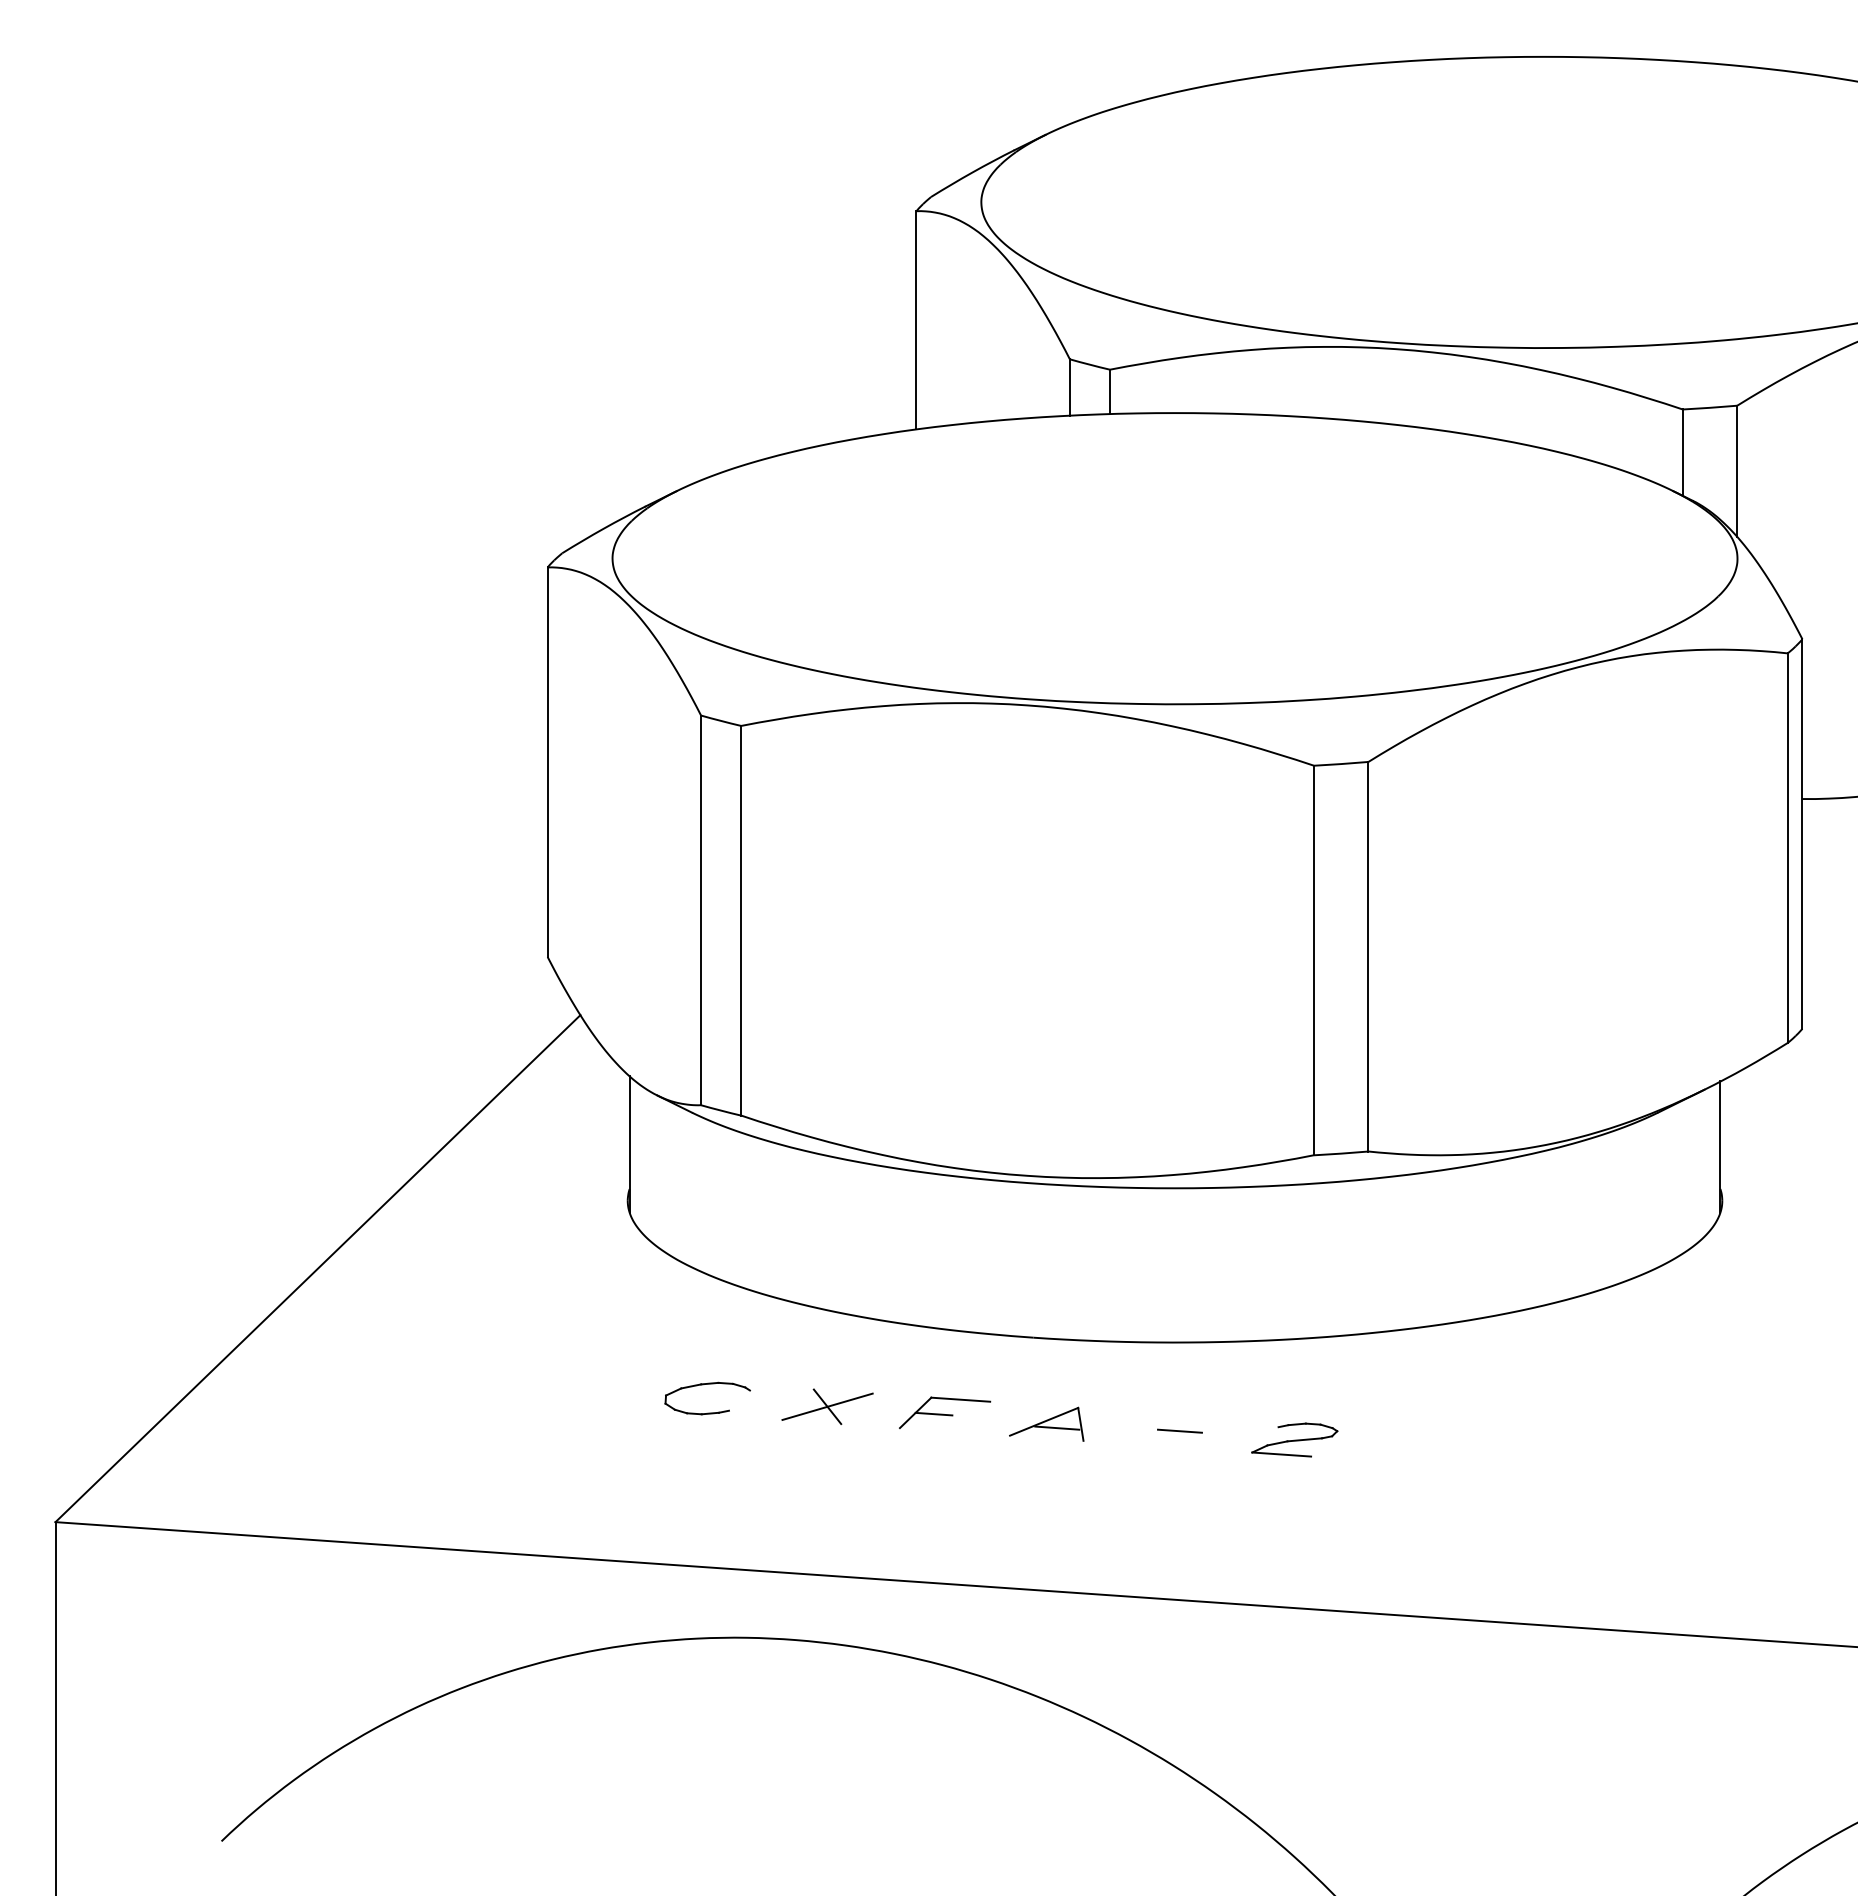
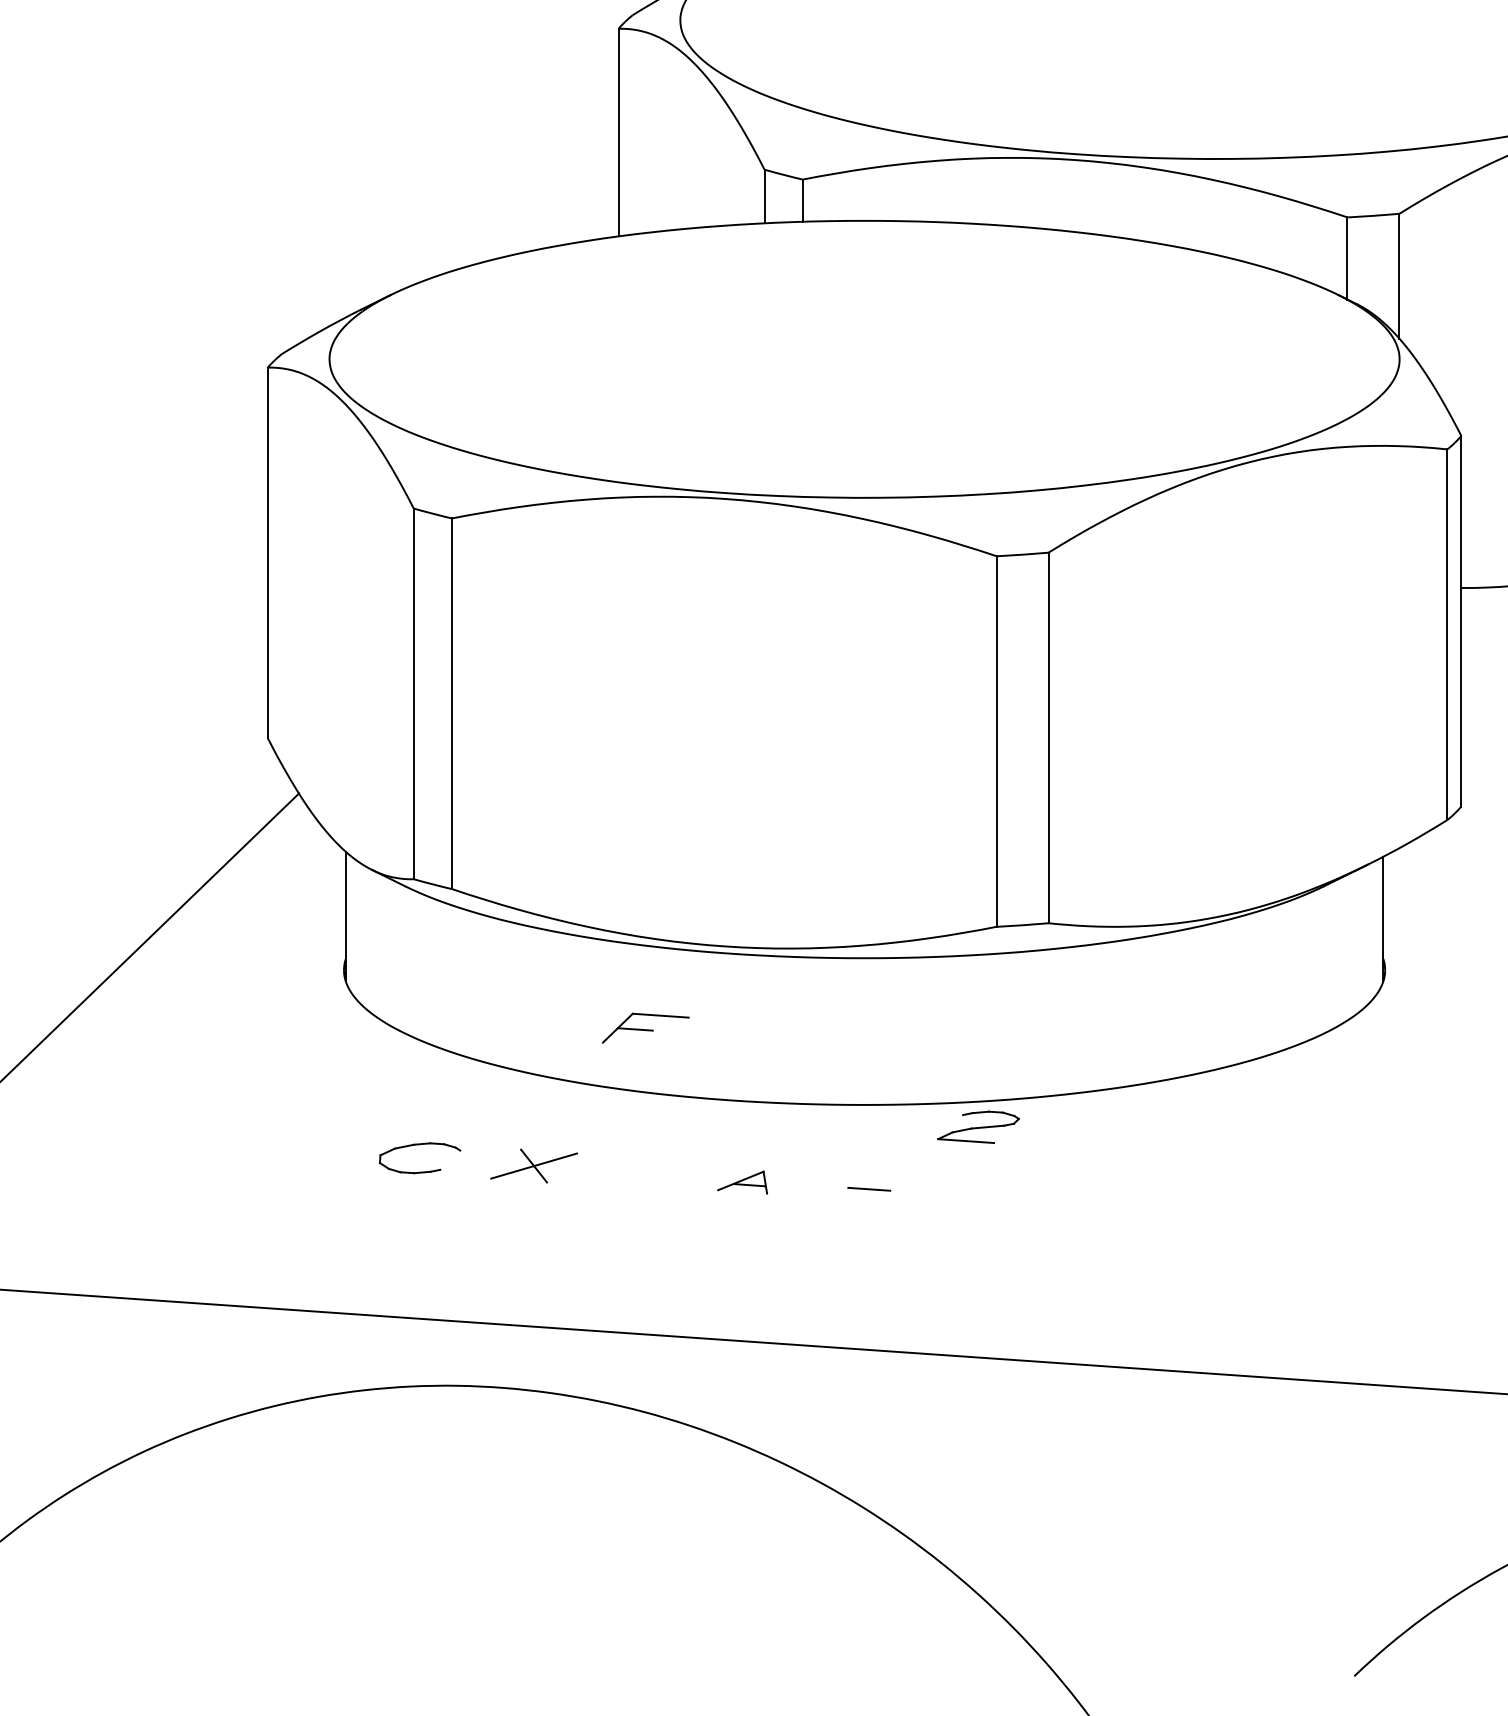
part: (945, 1412) -> (646, 1027), moved
part: (1046, 1423) -> (742, 1181), size x0.7
part: (1294, 1439) -> (978, 1126), moved

